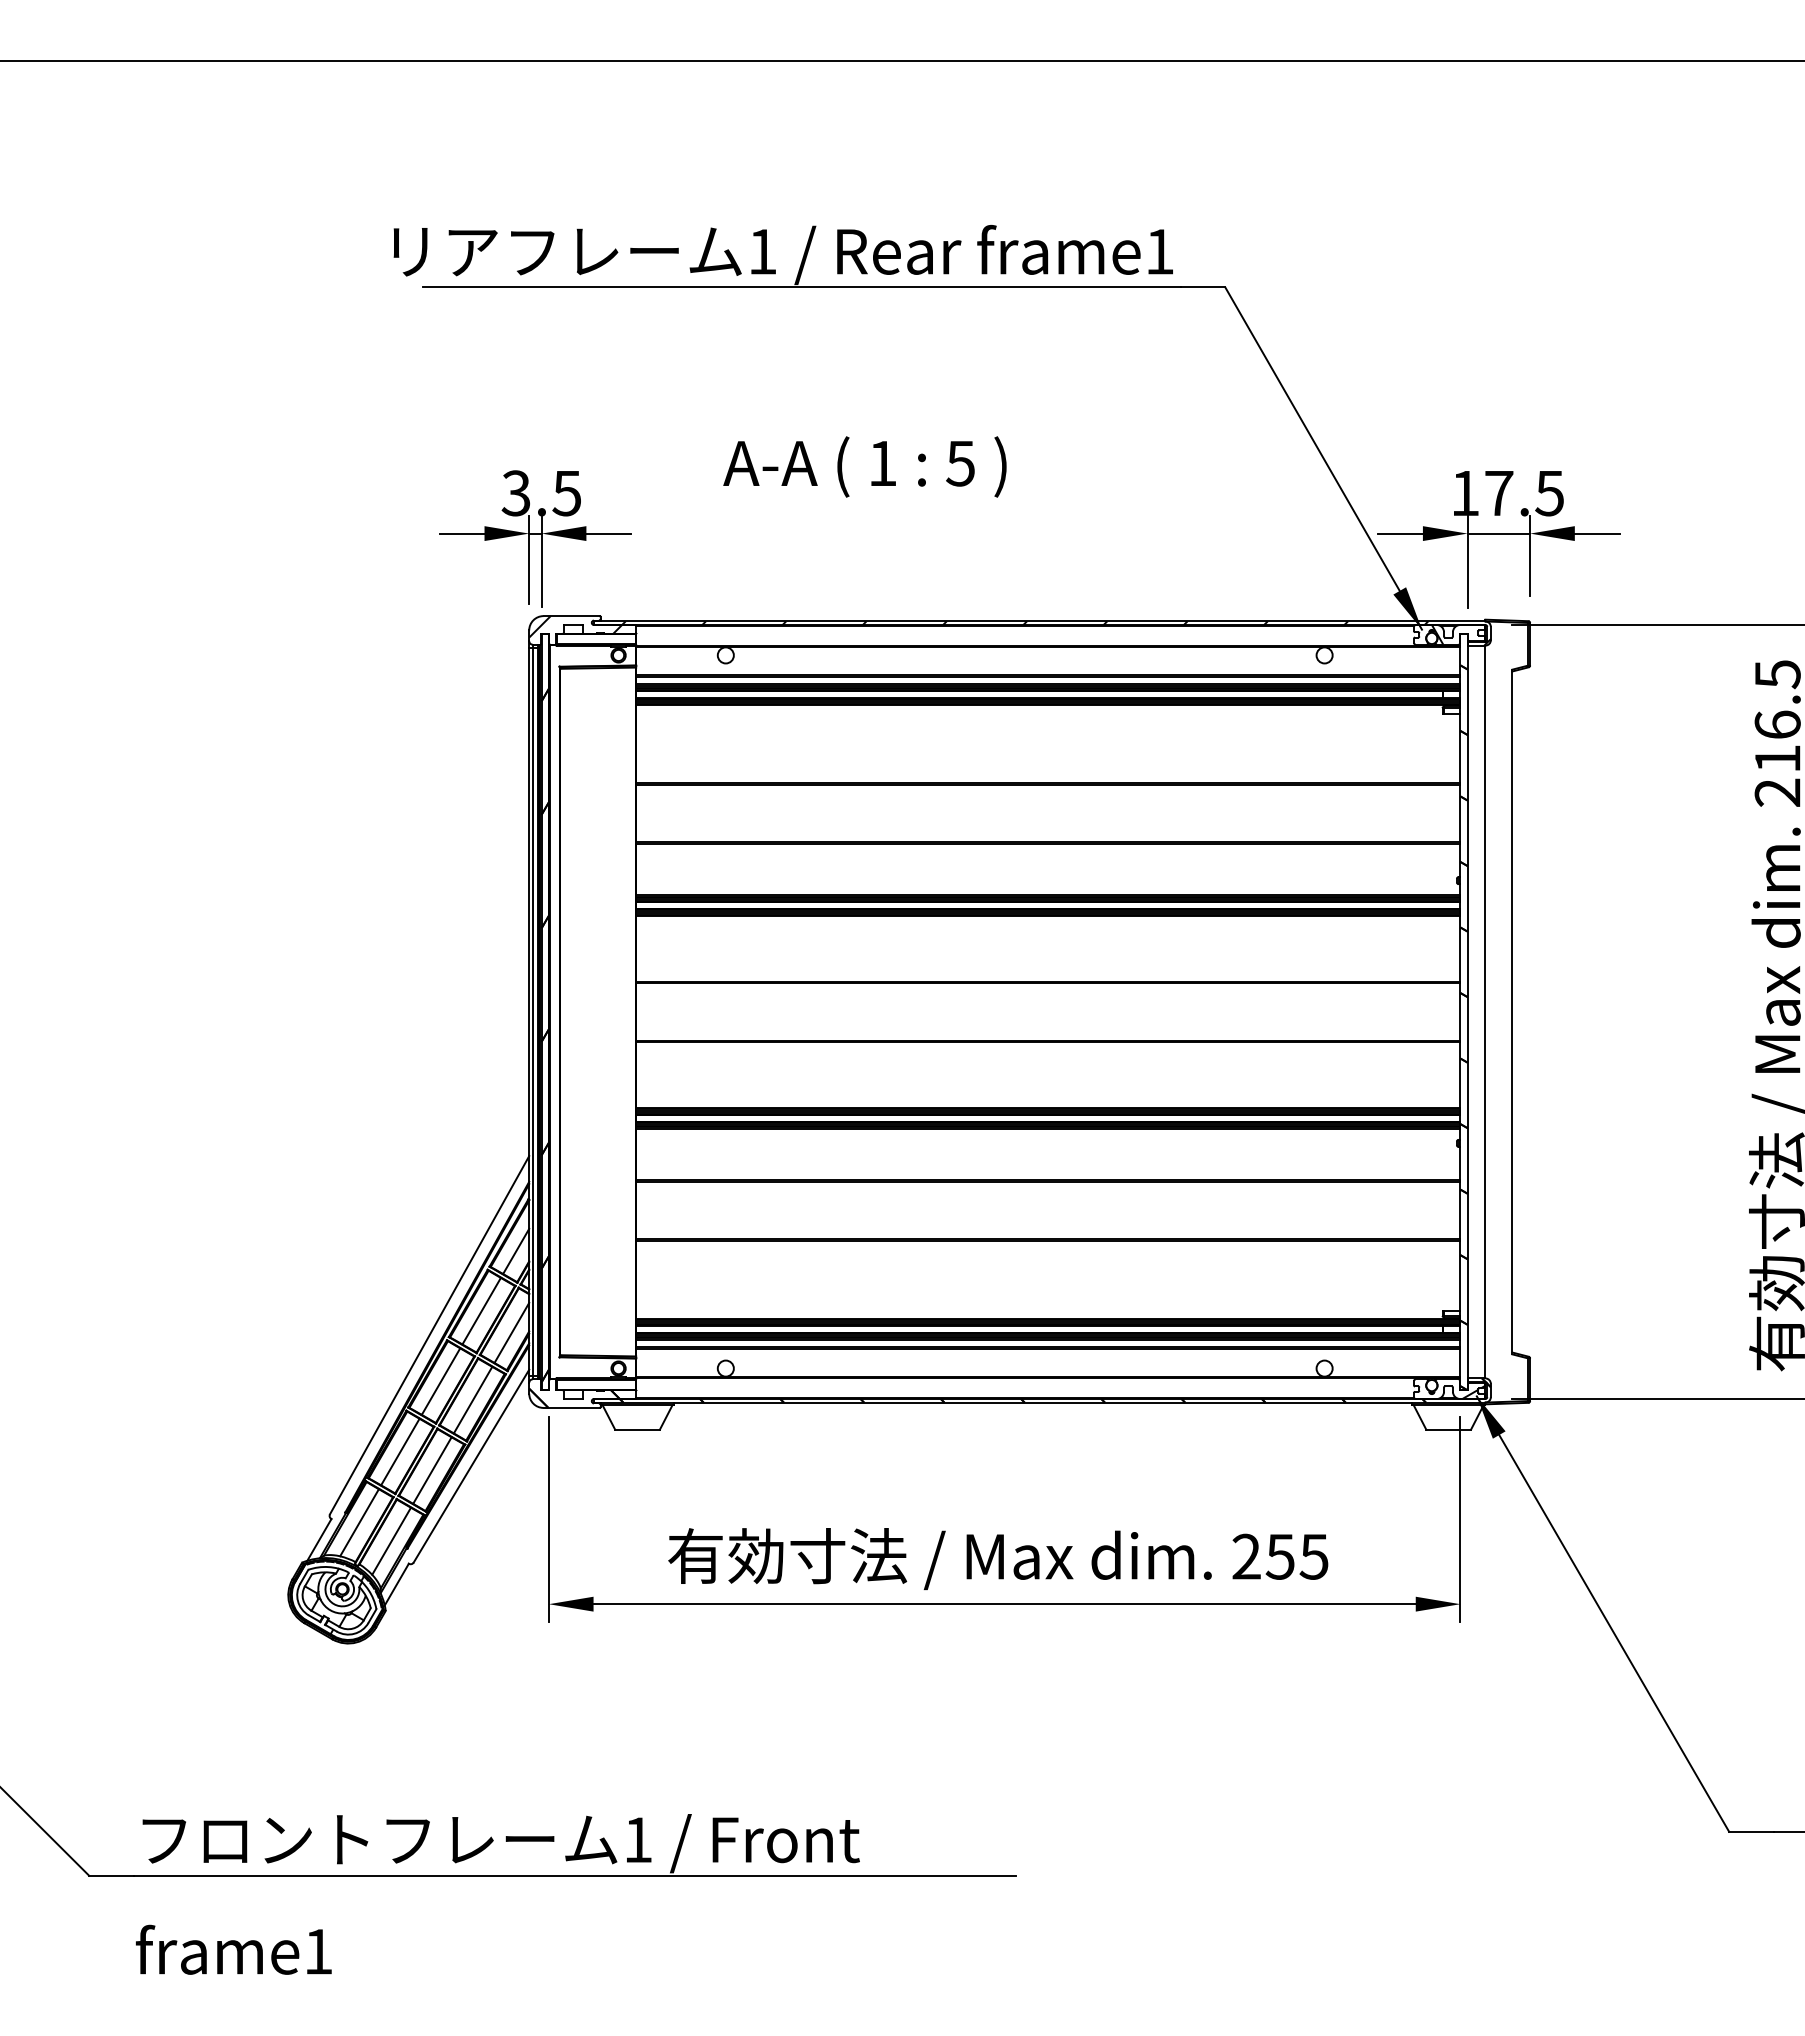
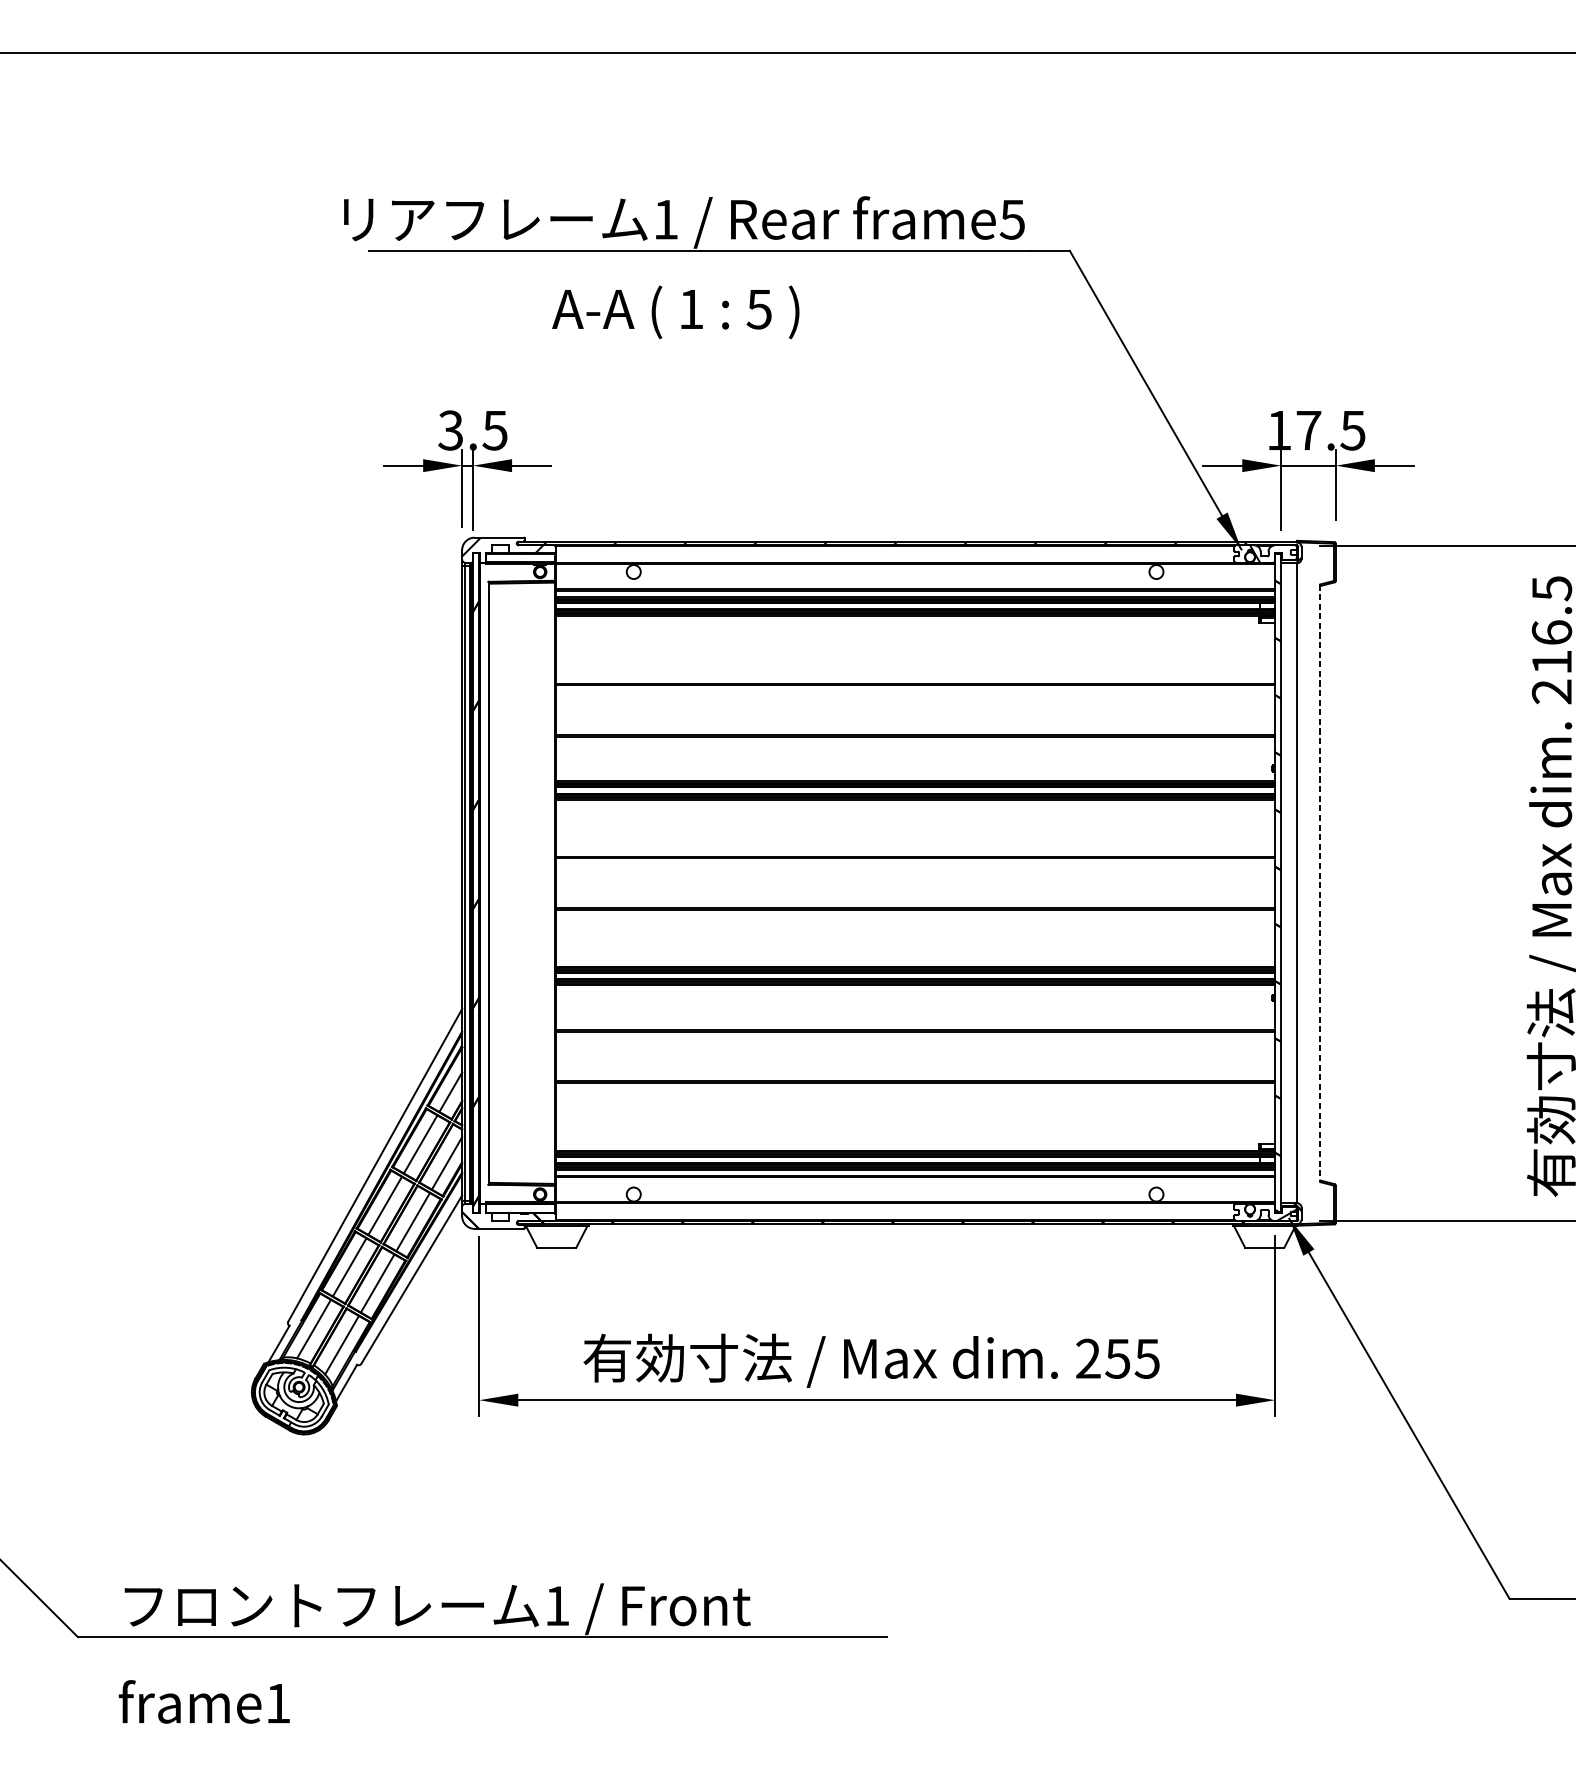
text: (1159, 251) -> (1012, 219), frame1 -> frame5
text: (864, 466) -> (675, 311), moved
line: (1512, 1012) -> (1320, 883), solid -> dashed

